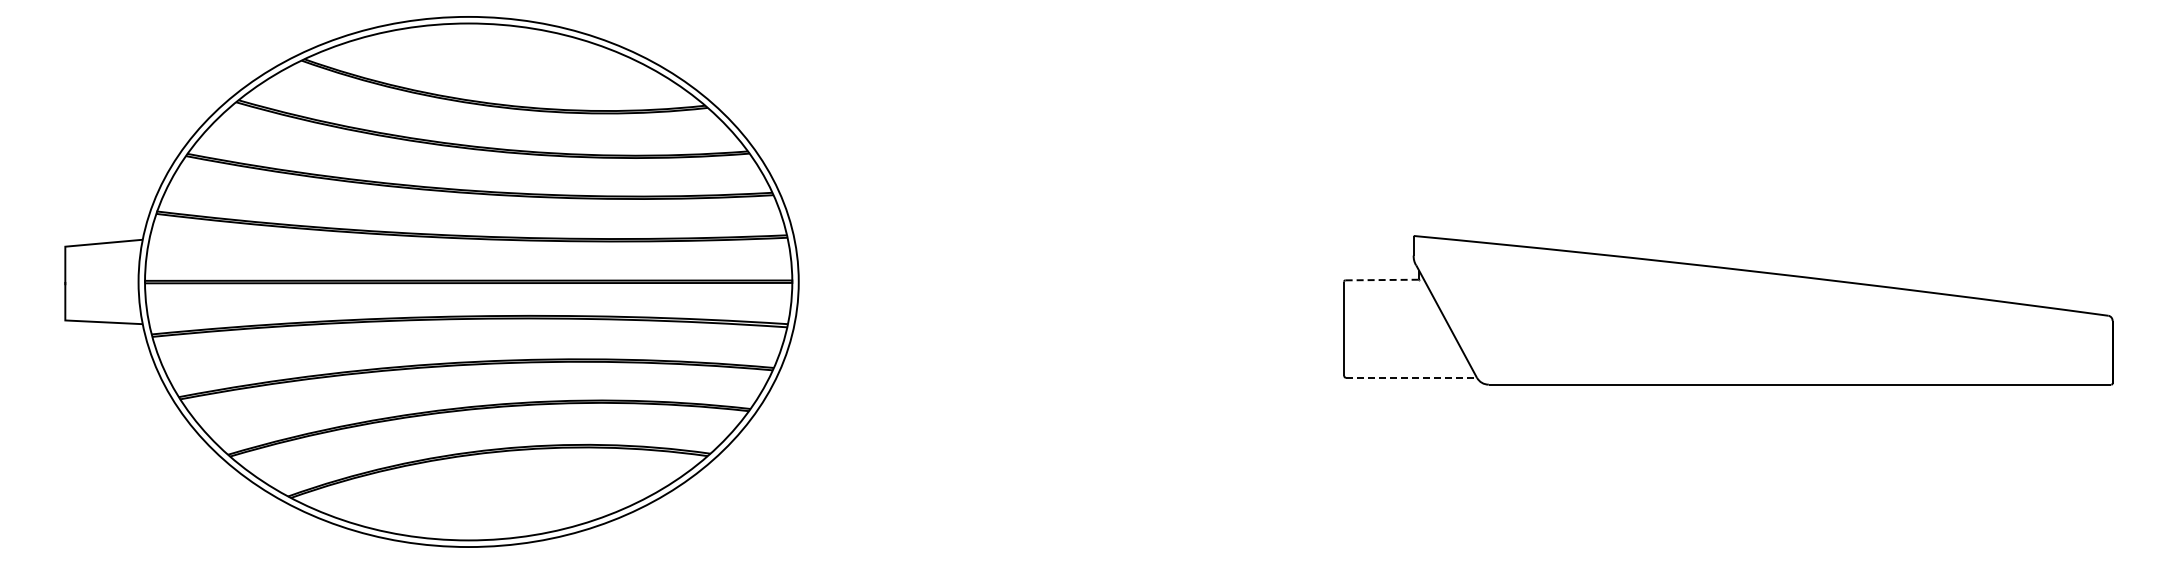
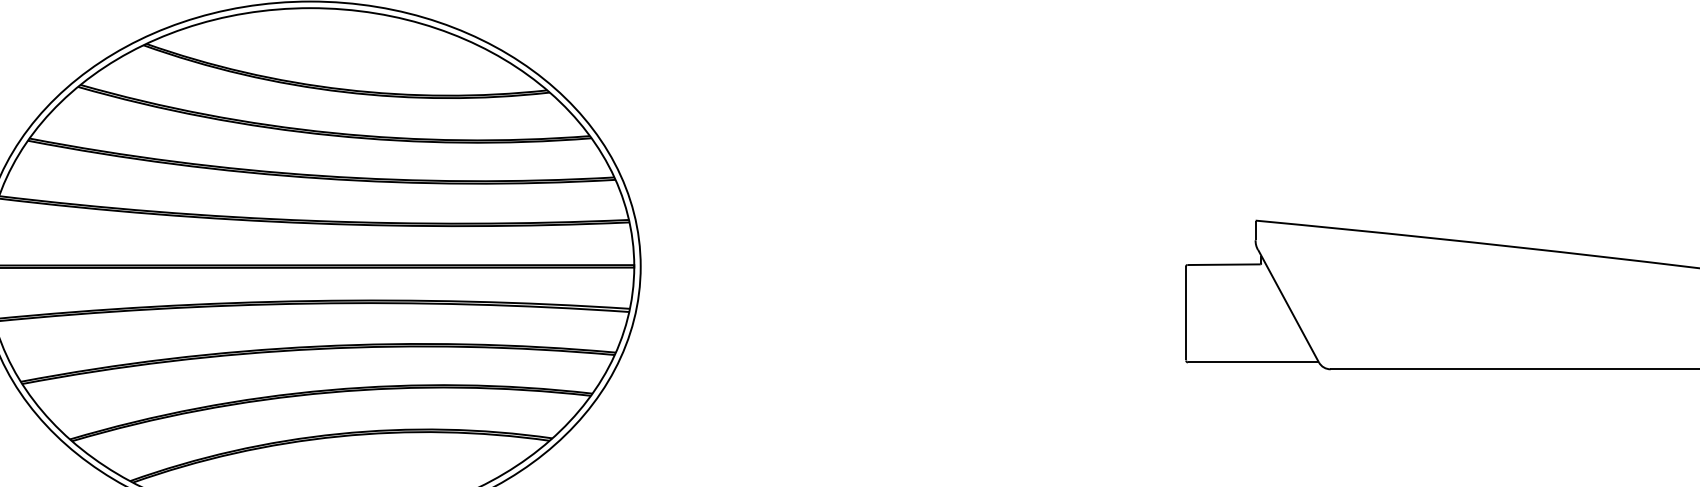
line: (1382, 280) -> (1224, 265), dashed -> solid
line: (1411, 377) -> (1253, 362), dashed -> solid

